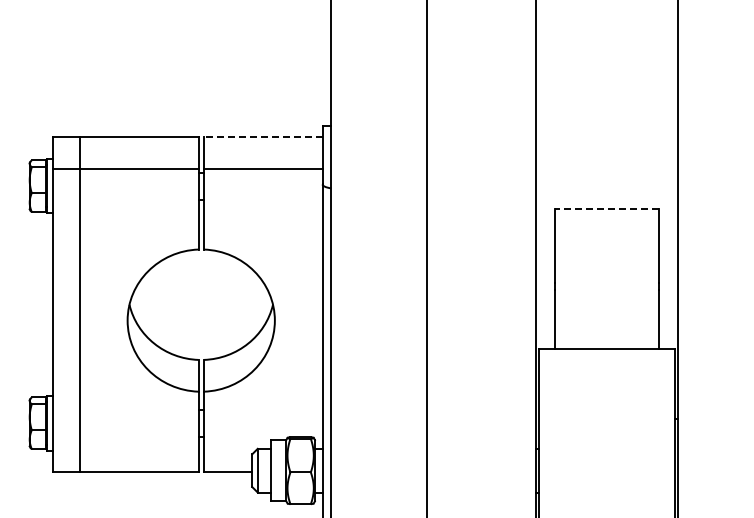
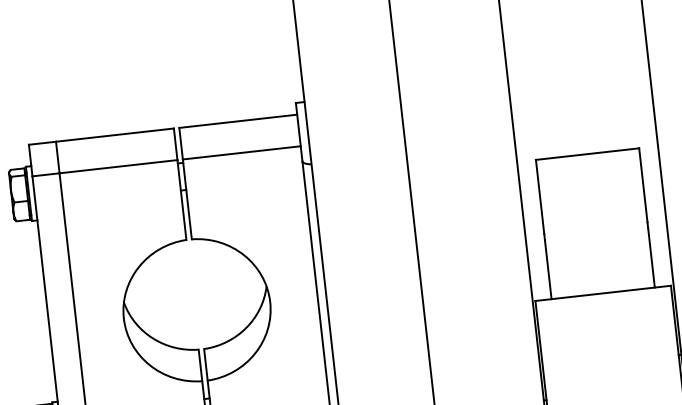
line: (262, 137) -> (237, 121), dashed -> solid
line: (606, 208) -> (587, 153), dashed -> solid

